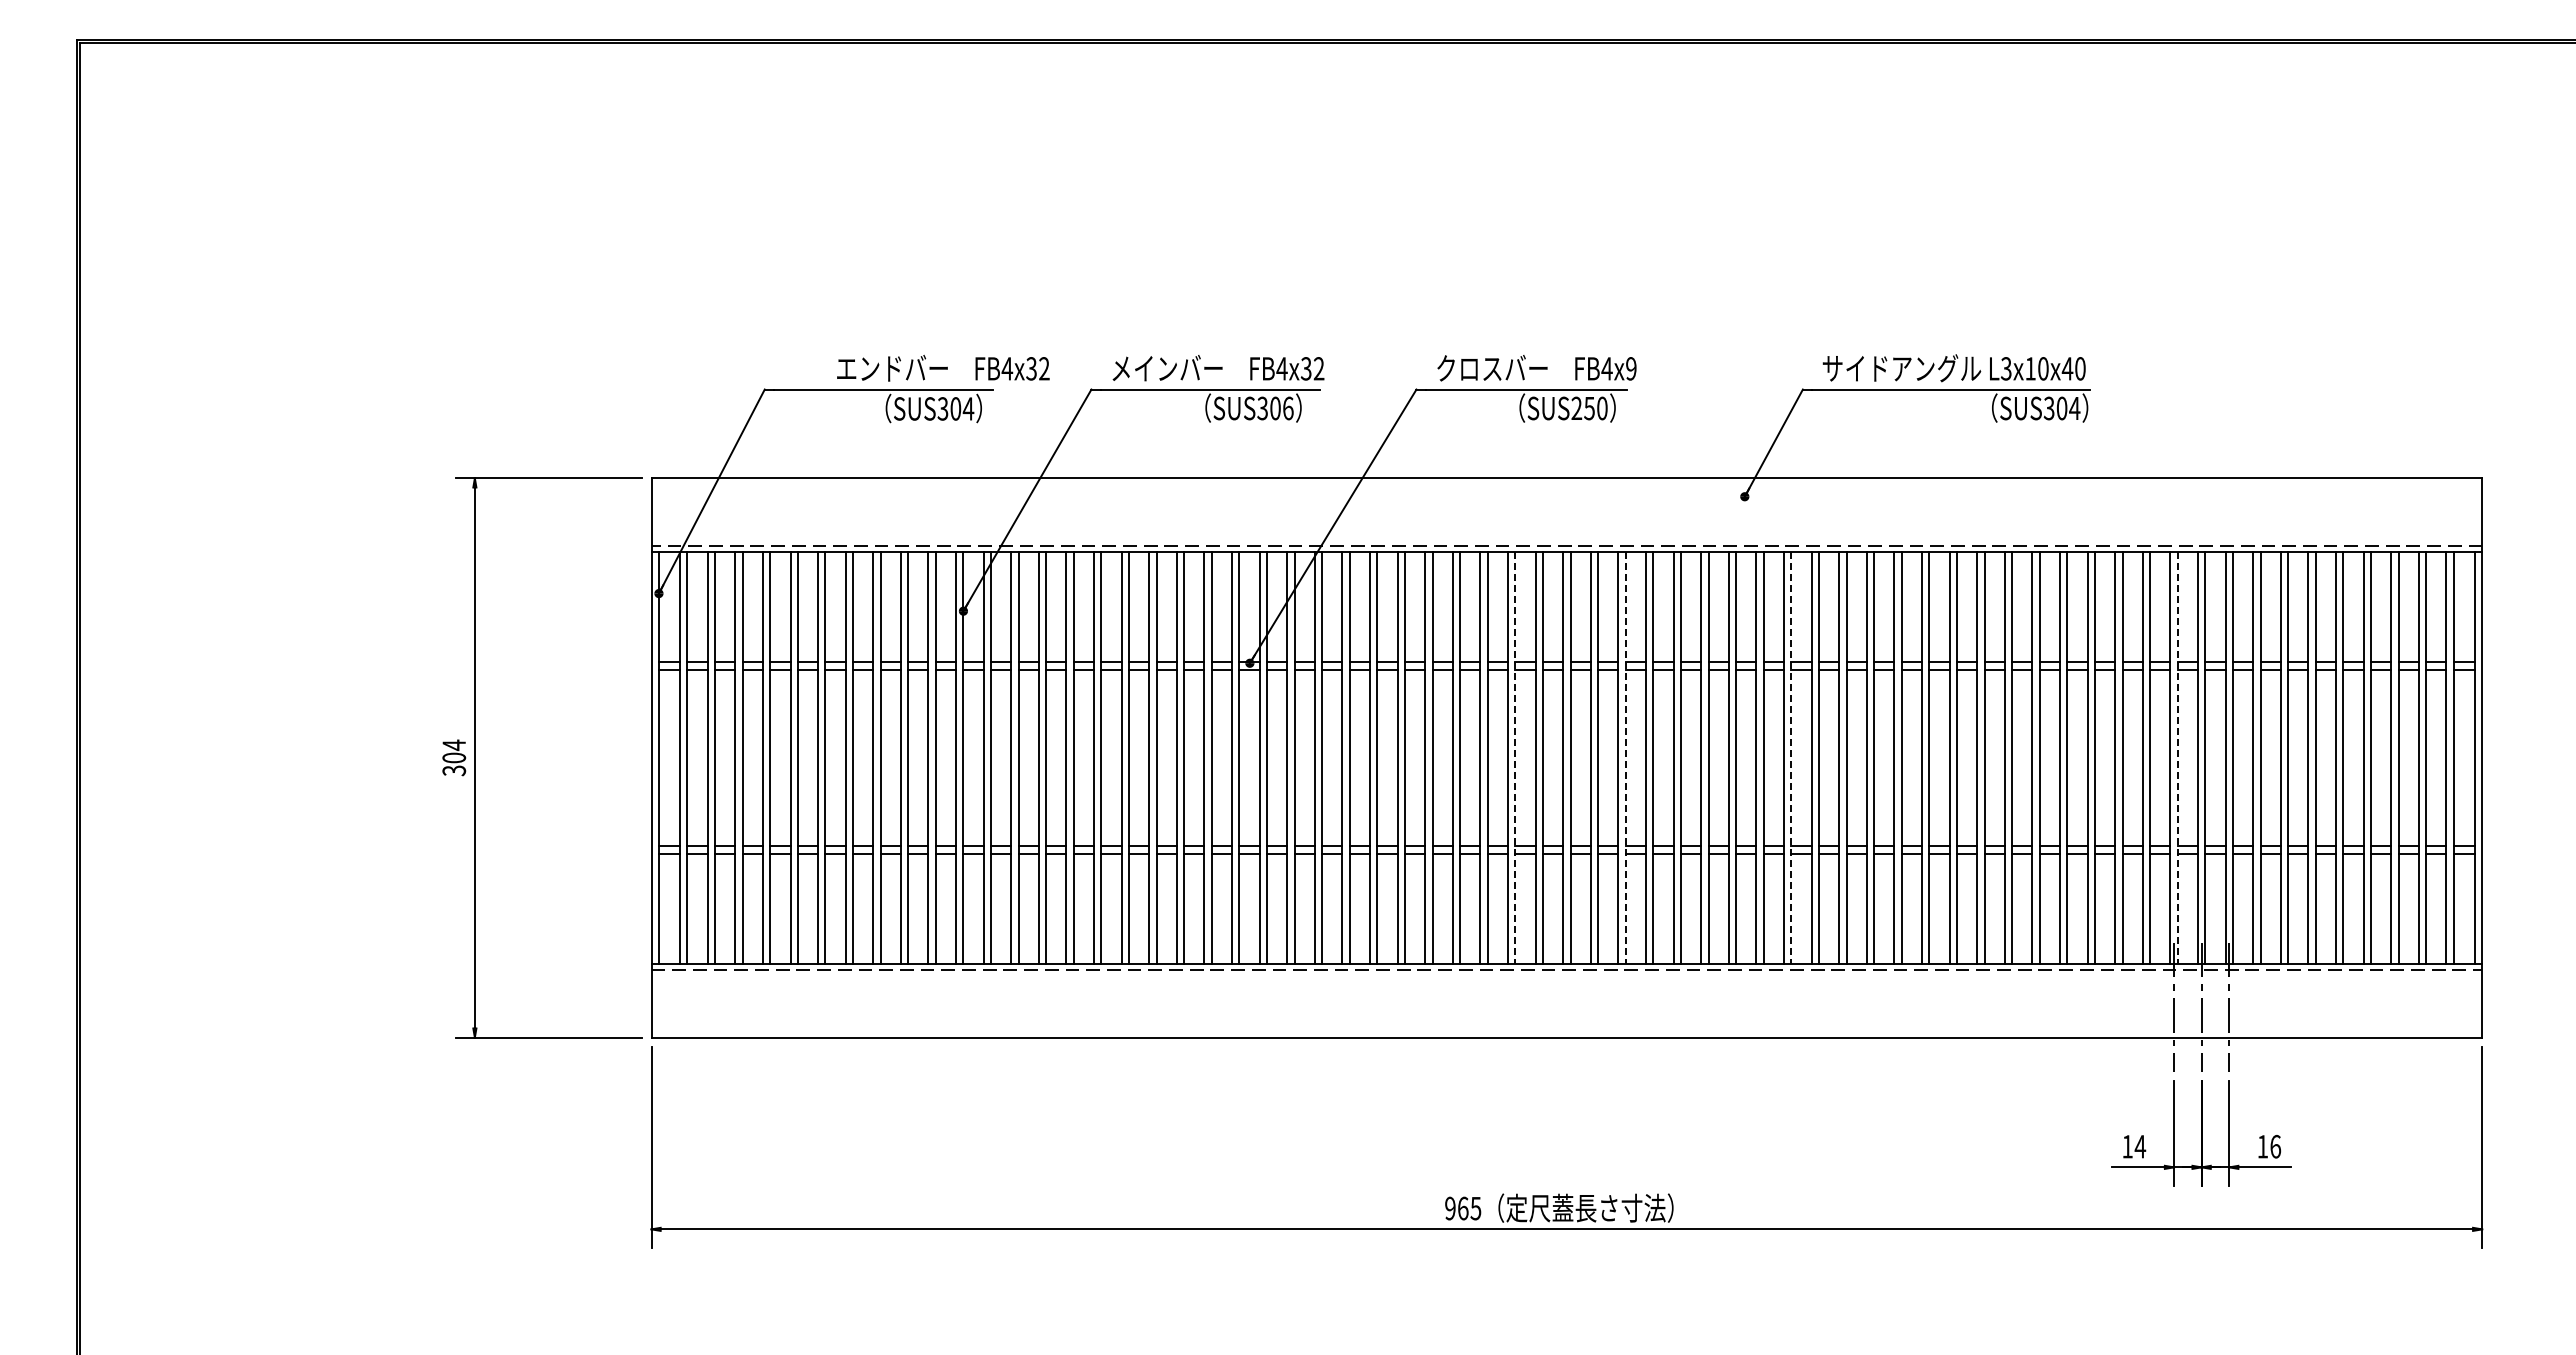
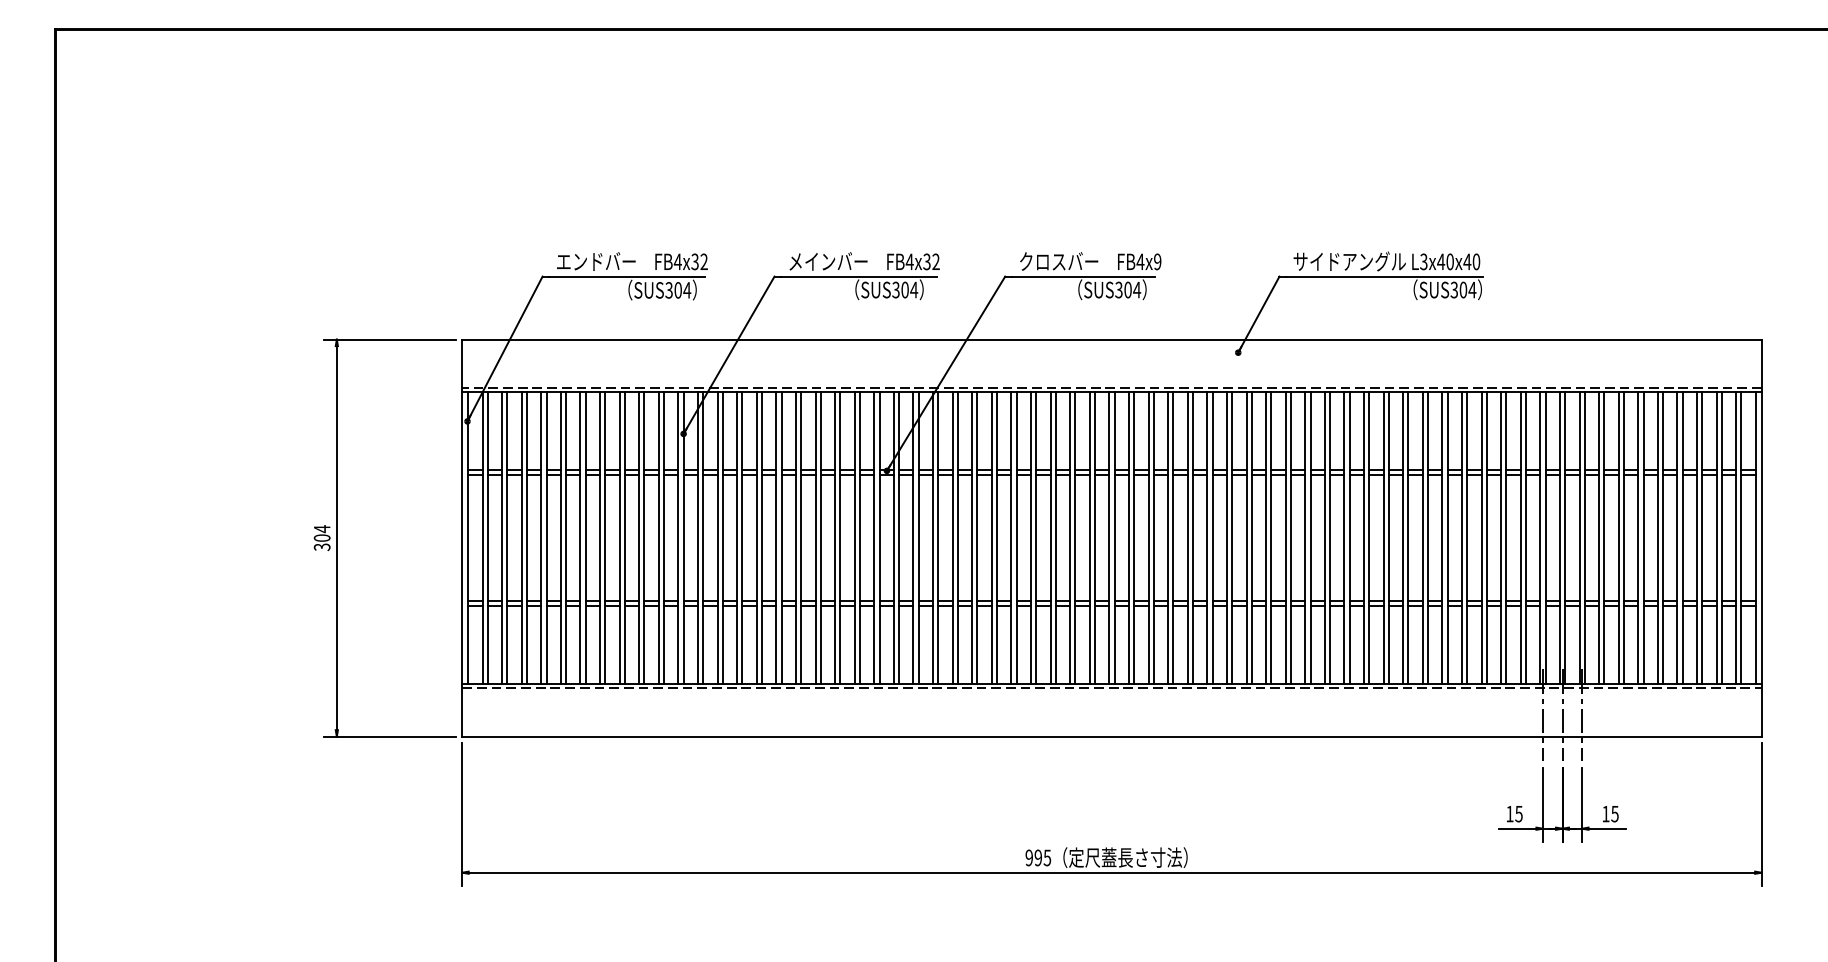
text: (943, 368) -> (632, 261), moved
text: (2030, 368) -> (1441, 261), L3x10x40 -> L3x40x40
text: (1287, 408) -> (913, 290), SUS306 -> SUS304
text: (1589, 408) -> (1128, 290), SUS250 -> SUS304
line: (1515, 758) -> (1075, 538), dashed -> solid
line: (1625, 758) -> (1153, 538), dashed -> solid
line: (1791, 758) -> (1271, 538), dashed -> solid
line: (2177, 758) -> (1545, 538), dashed -> solid
text: (2140, 1146) -> (1519, 813), 14 -> 15
text: (2275, 1146) -> (1614, 813), 16 -> 15
text: (1463, 1208) -> (1038, 857), 965 -> 995

